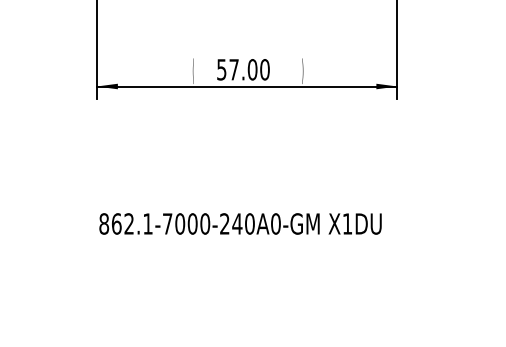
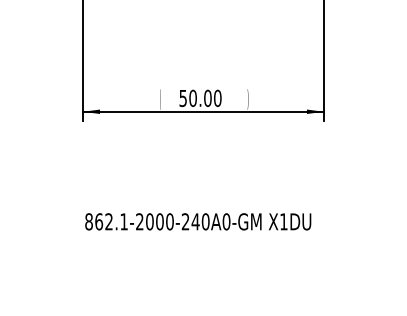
text: (233, 68) -> (192, 97), 57.00 -> 50.00
text: (167, 223) -> (139, 221), 862.1-7000-240A0-GM -> 862.1-2000-240A0-GM

